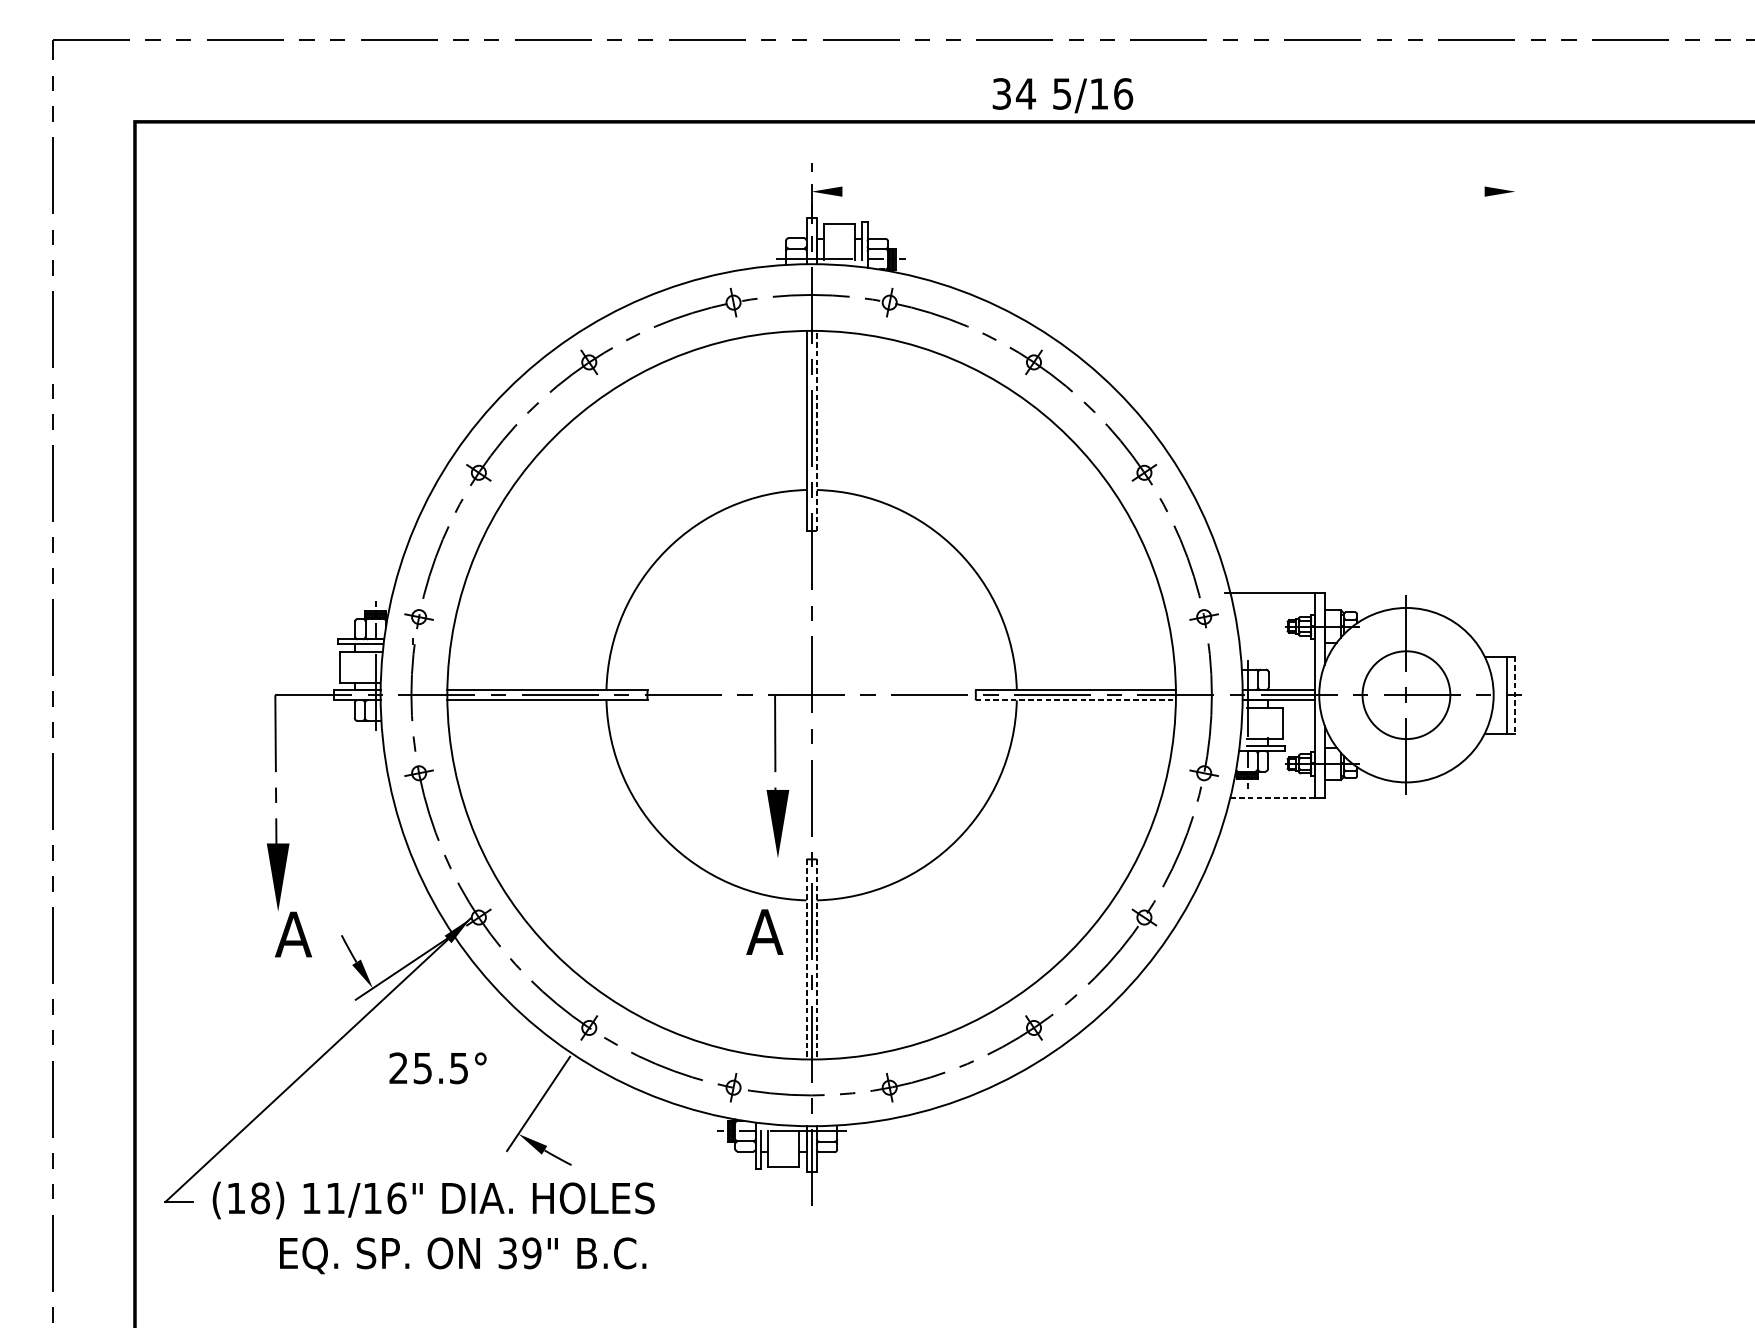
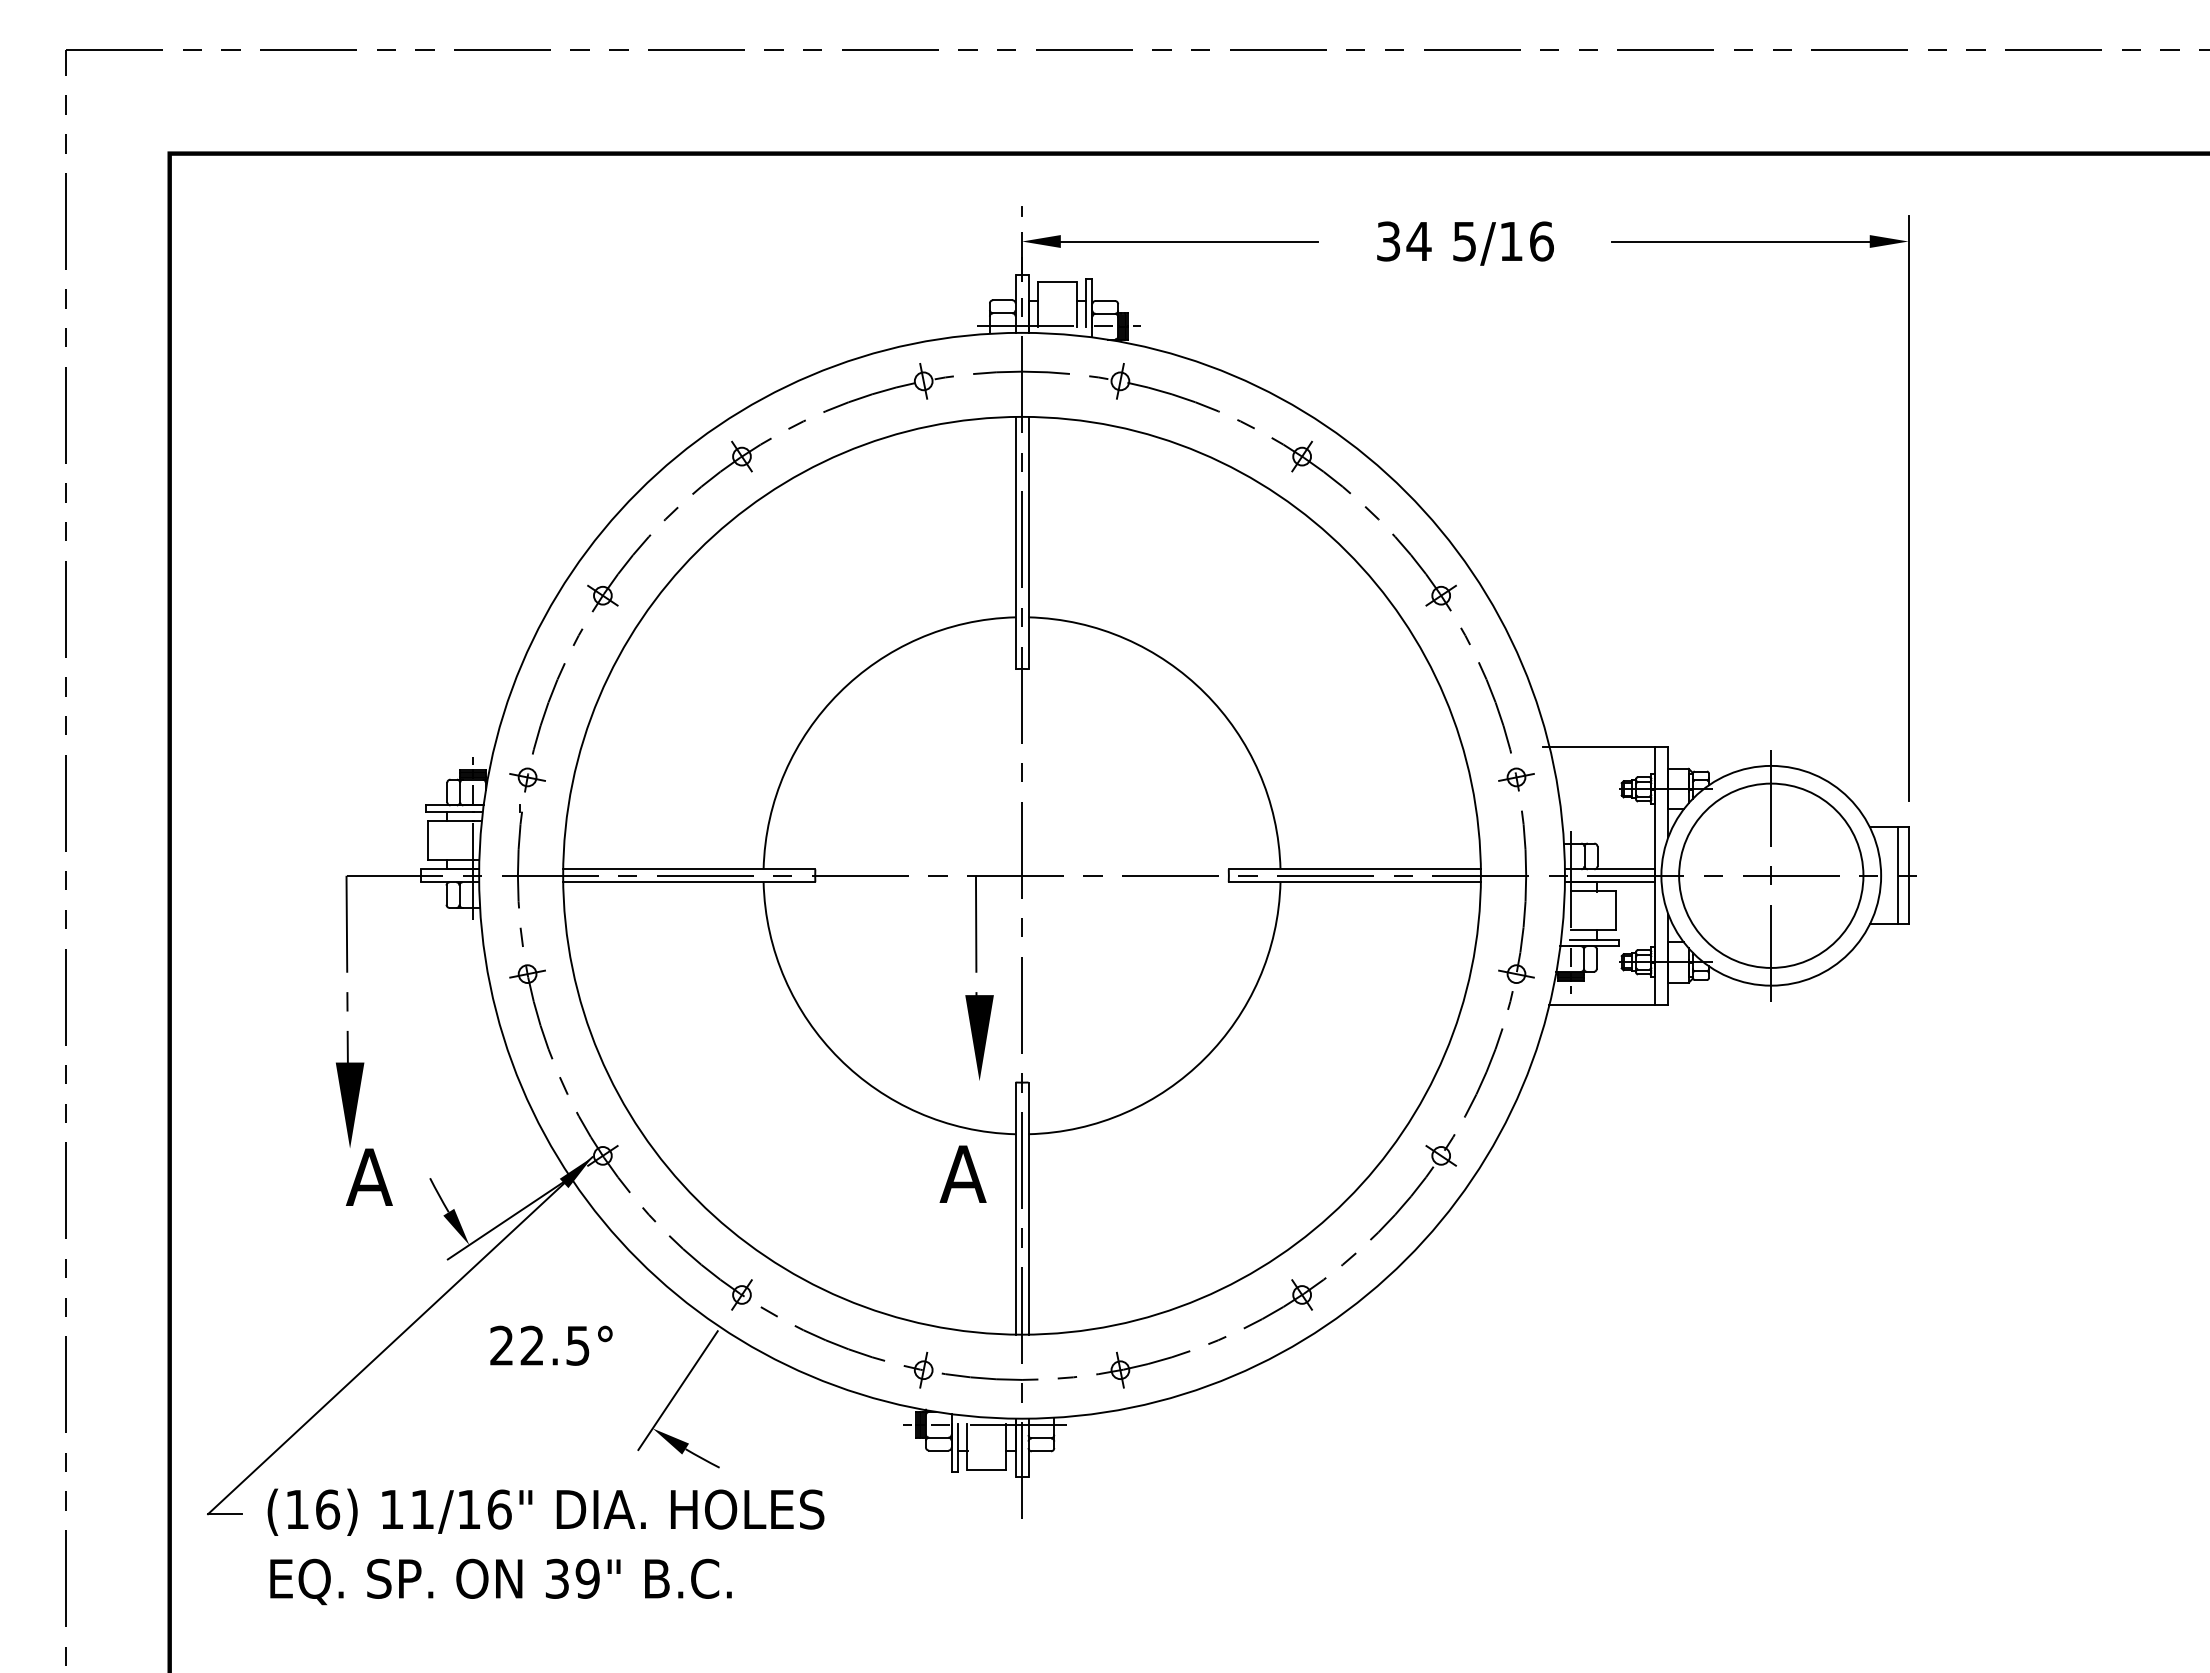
text: (1062, 95) -> (1465, 243), moved
line: (944, 191) -> (1189, 241), added
line: (1382, 191) -> (1740, 241), added
line: (1515, 403) -> (1908, 508), added
line: (816, 430) -> (1028, 542), dashed -> solid
circle: (1406, 694) -> (1771, 875), size x1.67
line: (1515, 695) -> (1908, 876), dashed -> solid
line: (1076, 700) -> (1355, 882), dashed -> solid
line: (1271, 798) -> (1601, 1005), dashed -> solid
line: (806, 960) -> (1015, 1209), dashed -> solid
line: (816, 960) -> (1028, 1209), dashed -> solid
text: (422, 1068) -> (531, 1345), 25.5° -> 22.5°
text: (261, 1198) -> (328, 1509), (18) -> (16)
text: (462, 1255) -> (500, 1581), moved

